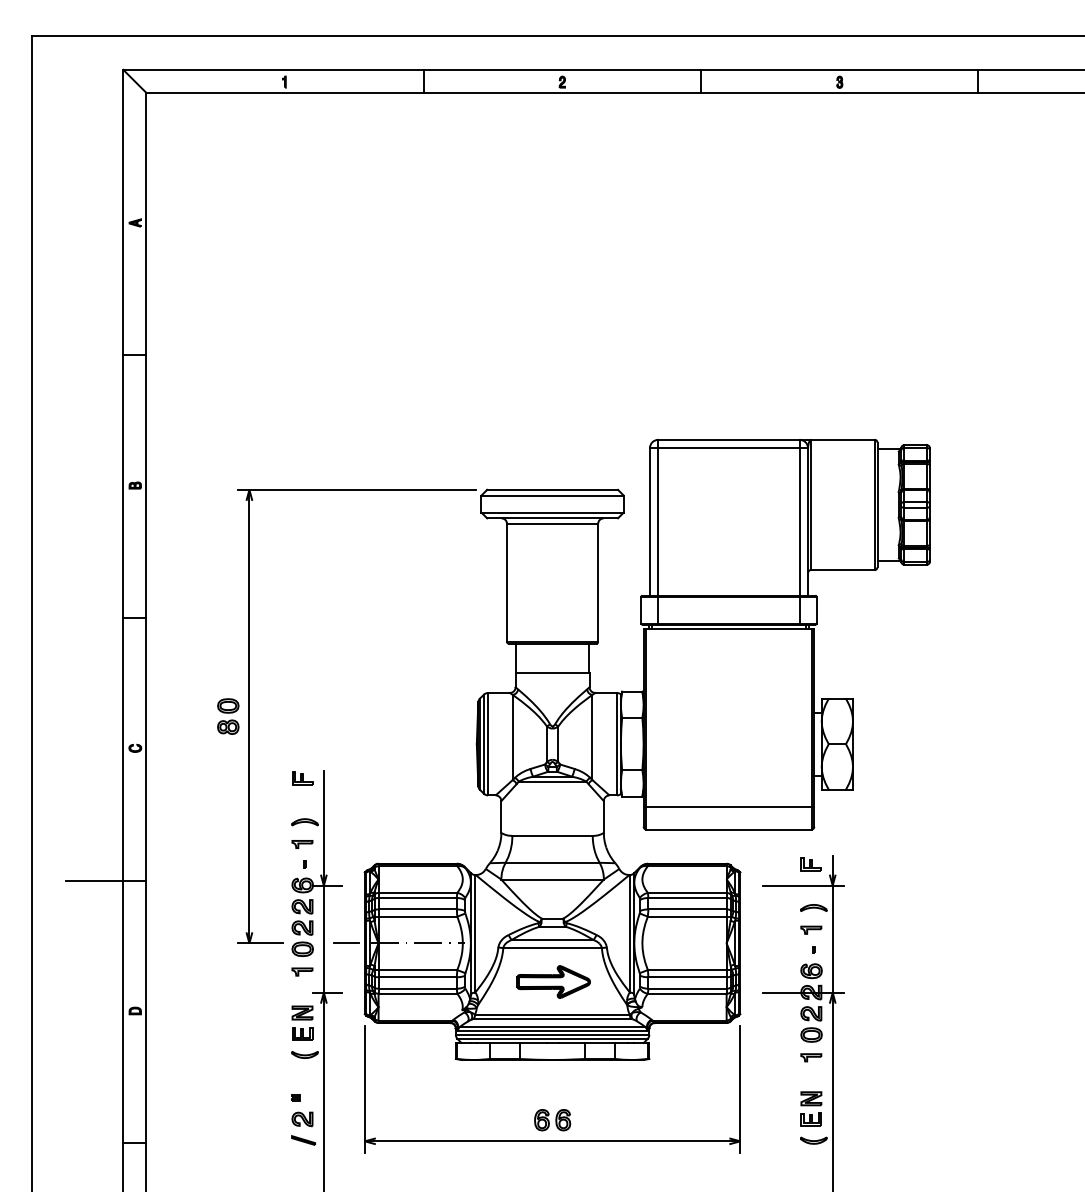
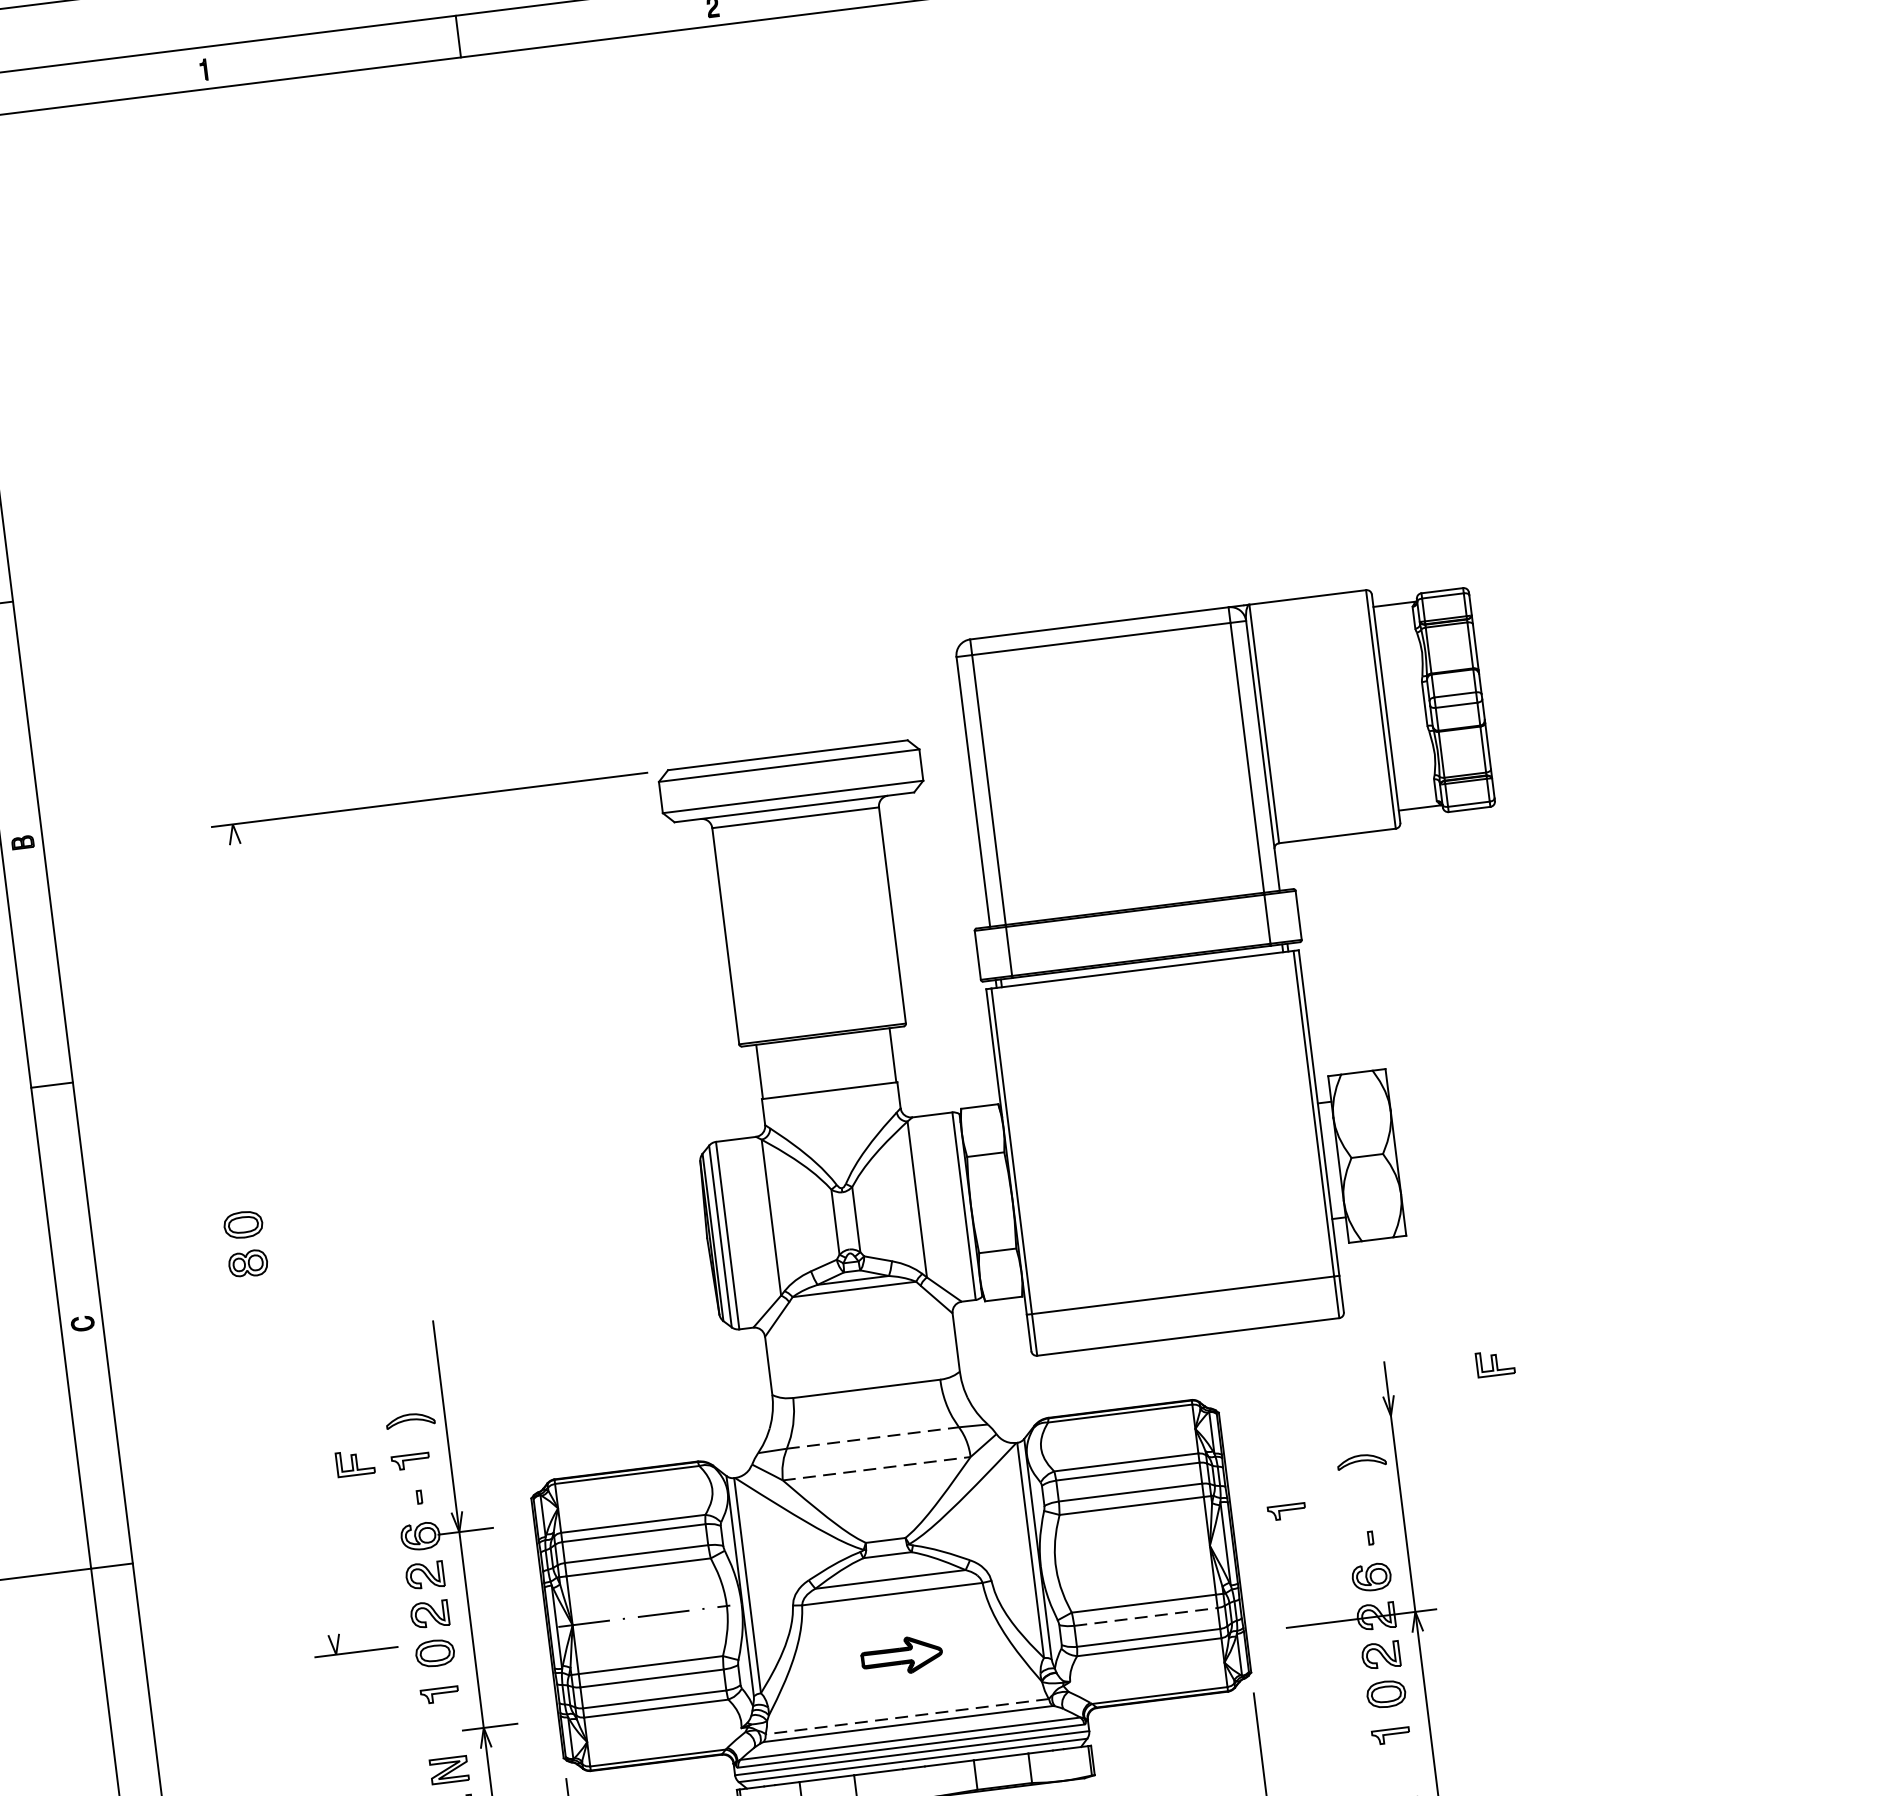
line: (249, 716) -> (284, 1239), removed
part: (302, 778) -> (355, 1462), moved
line: (553, 862) -> (874, 1437), solid -> dashed
part: (810, 864) -> (1493, 1363), moved
line: (553, 879) -> (878, 1468), solid -> dashed
line: (803, 885) -> (1337, 1422), removed
part: (811, 929) -> (1287, 1510), moved
line: (346, 943) -> (513, 1632), removed
line: (687, 977) -> (1146, 1617), solid -> dashed
part: (553, 981) -> (901, 1655), size x0.6
line: (551, 1014) -> (905, 1716), solid -> dashed

